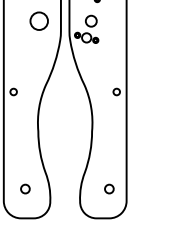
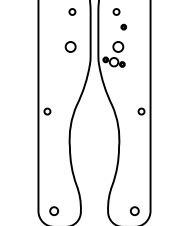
circle: (38, 20) -> (70, 46), size x0.62
circle: (24, 188) -> (53, 210), moved
circle: (109, 188) -> (134, 210), moved

